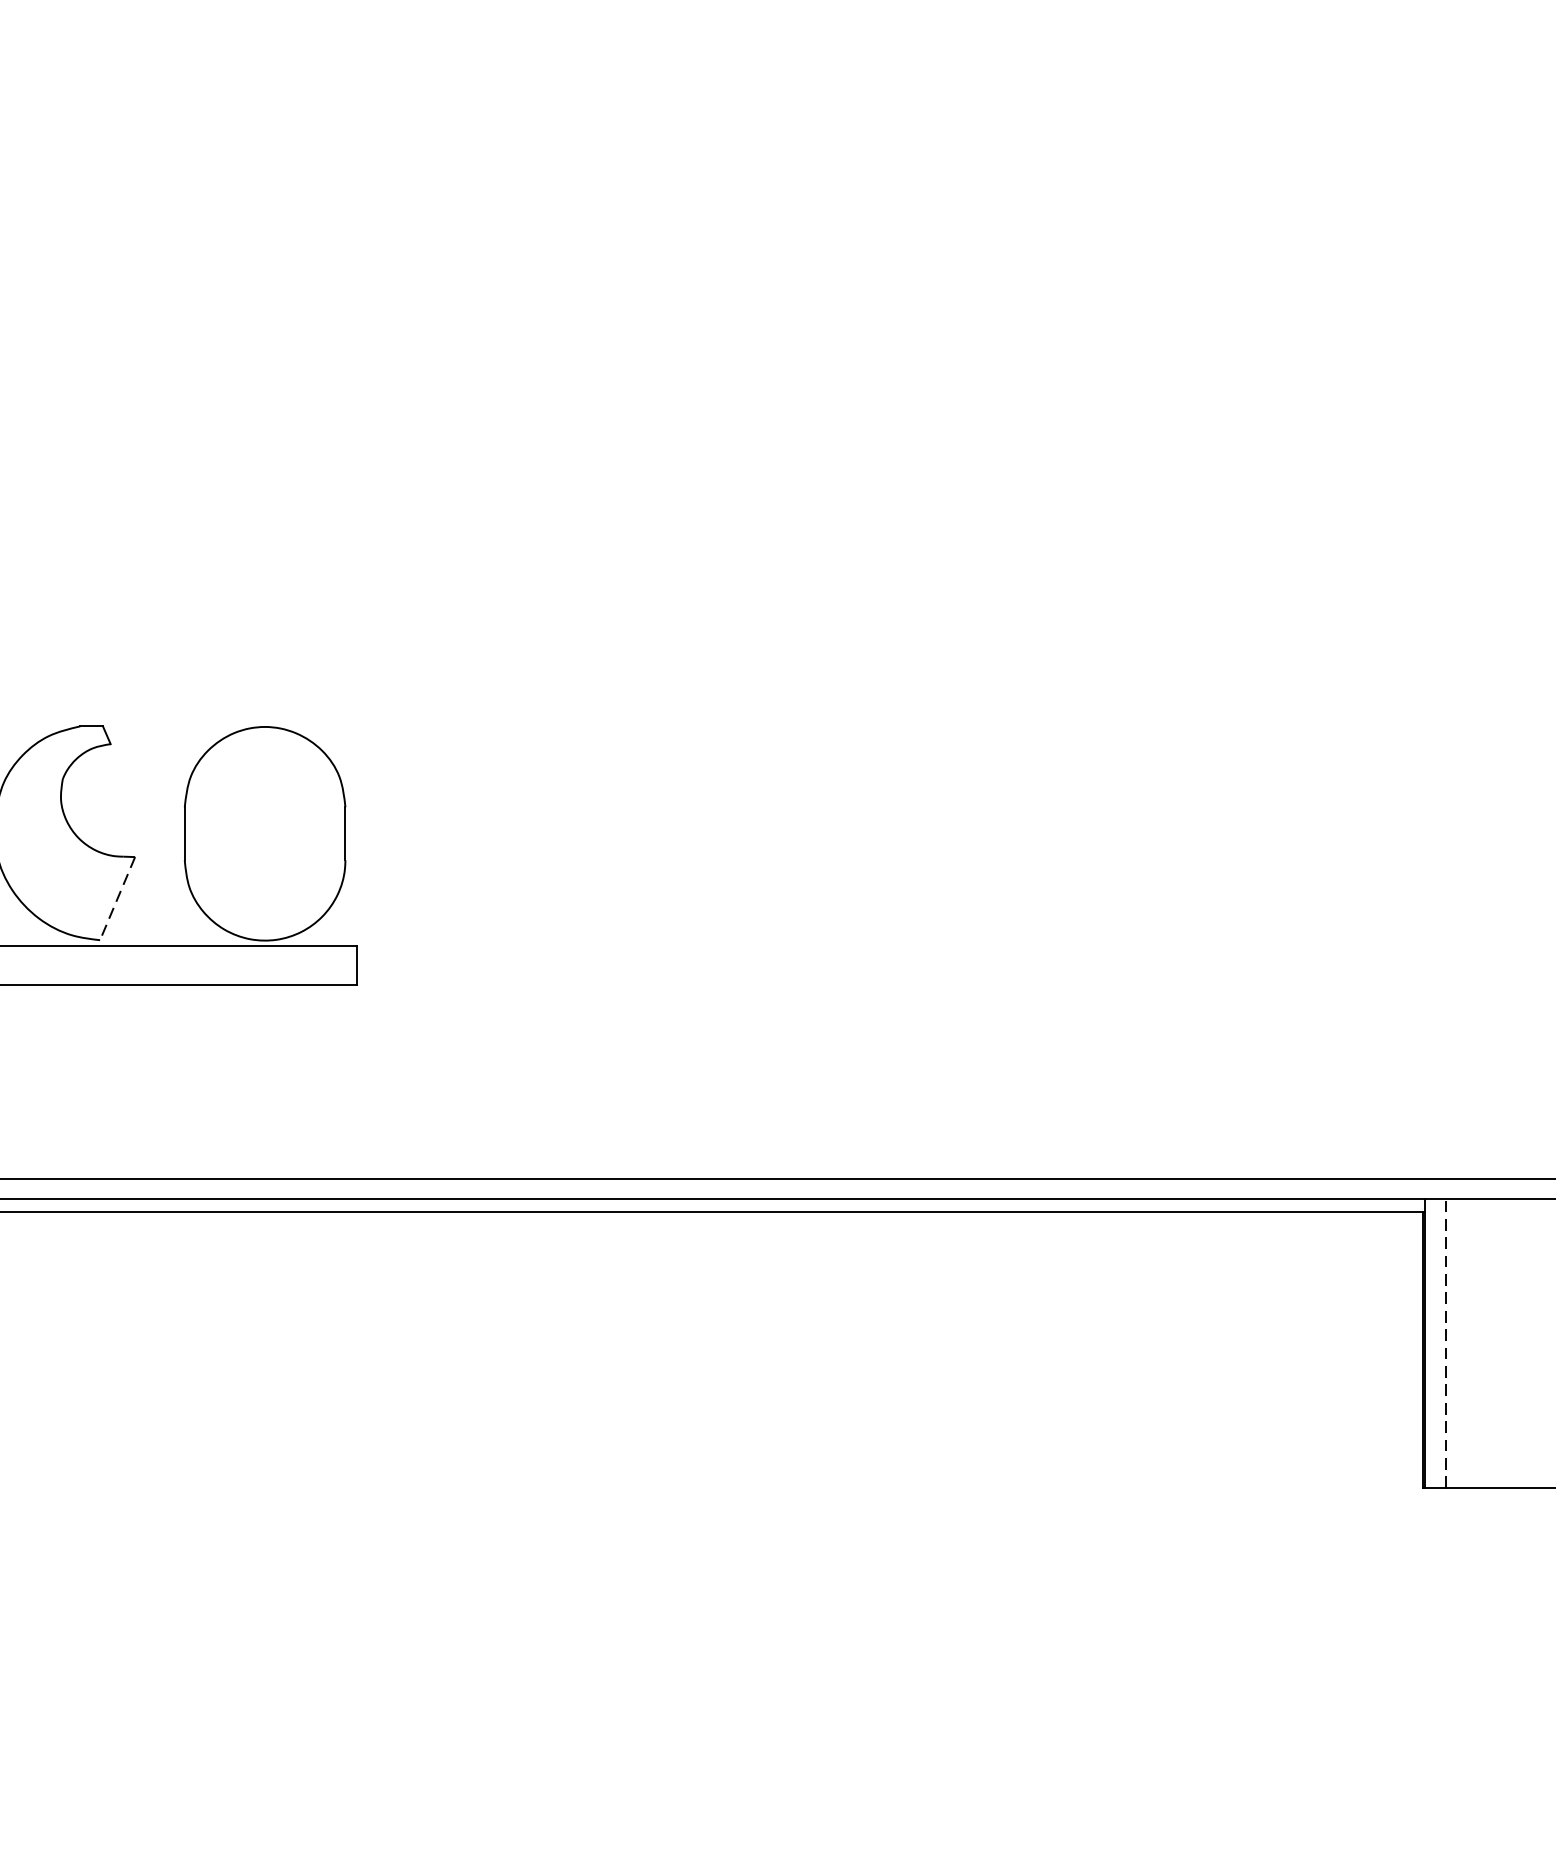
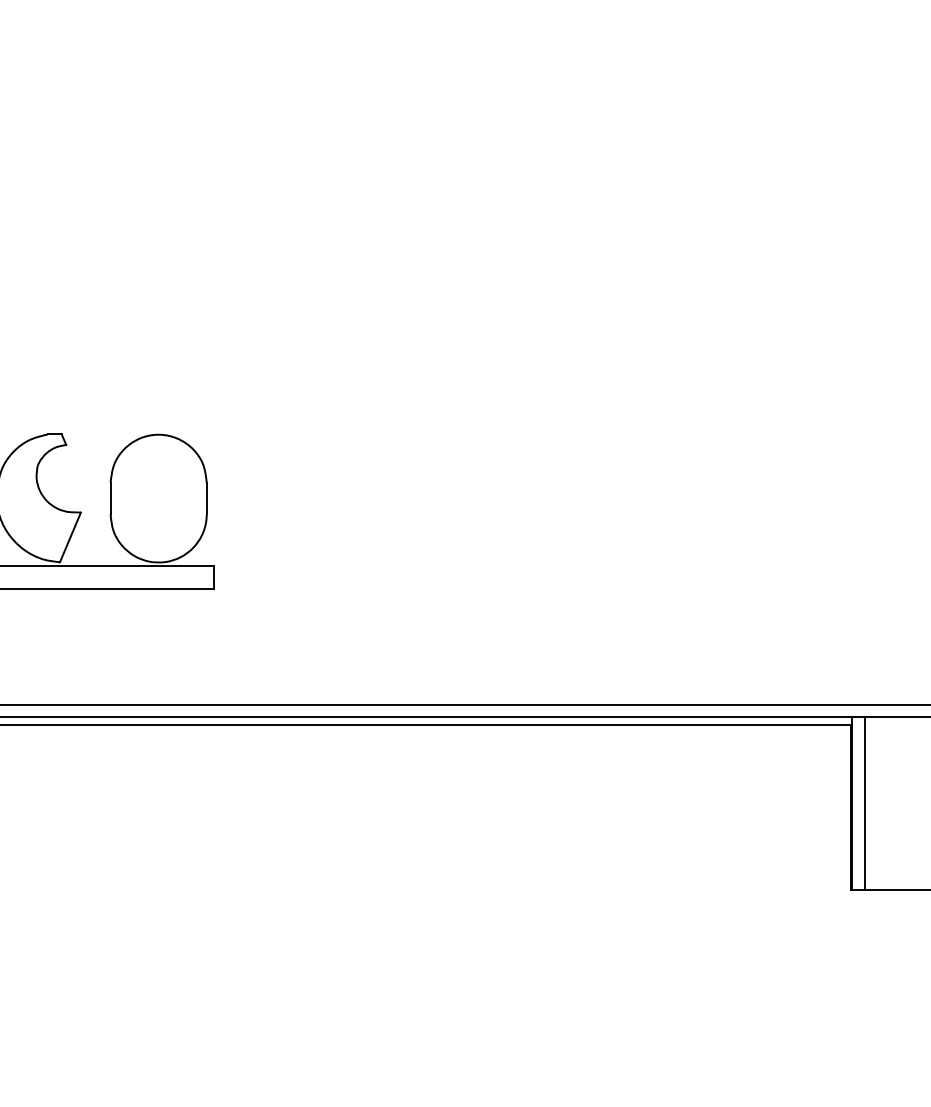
line: (117, 898) -> (70, 537), dashed -> solid
line: (1446, 1343) -> (865, 803), dashed -> solid

